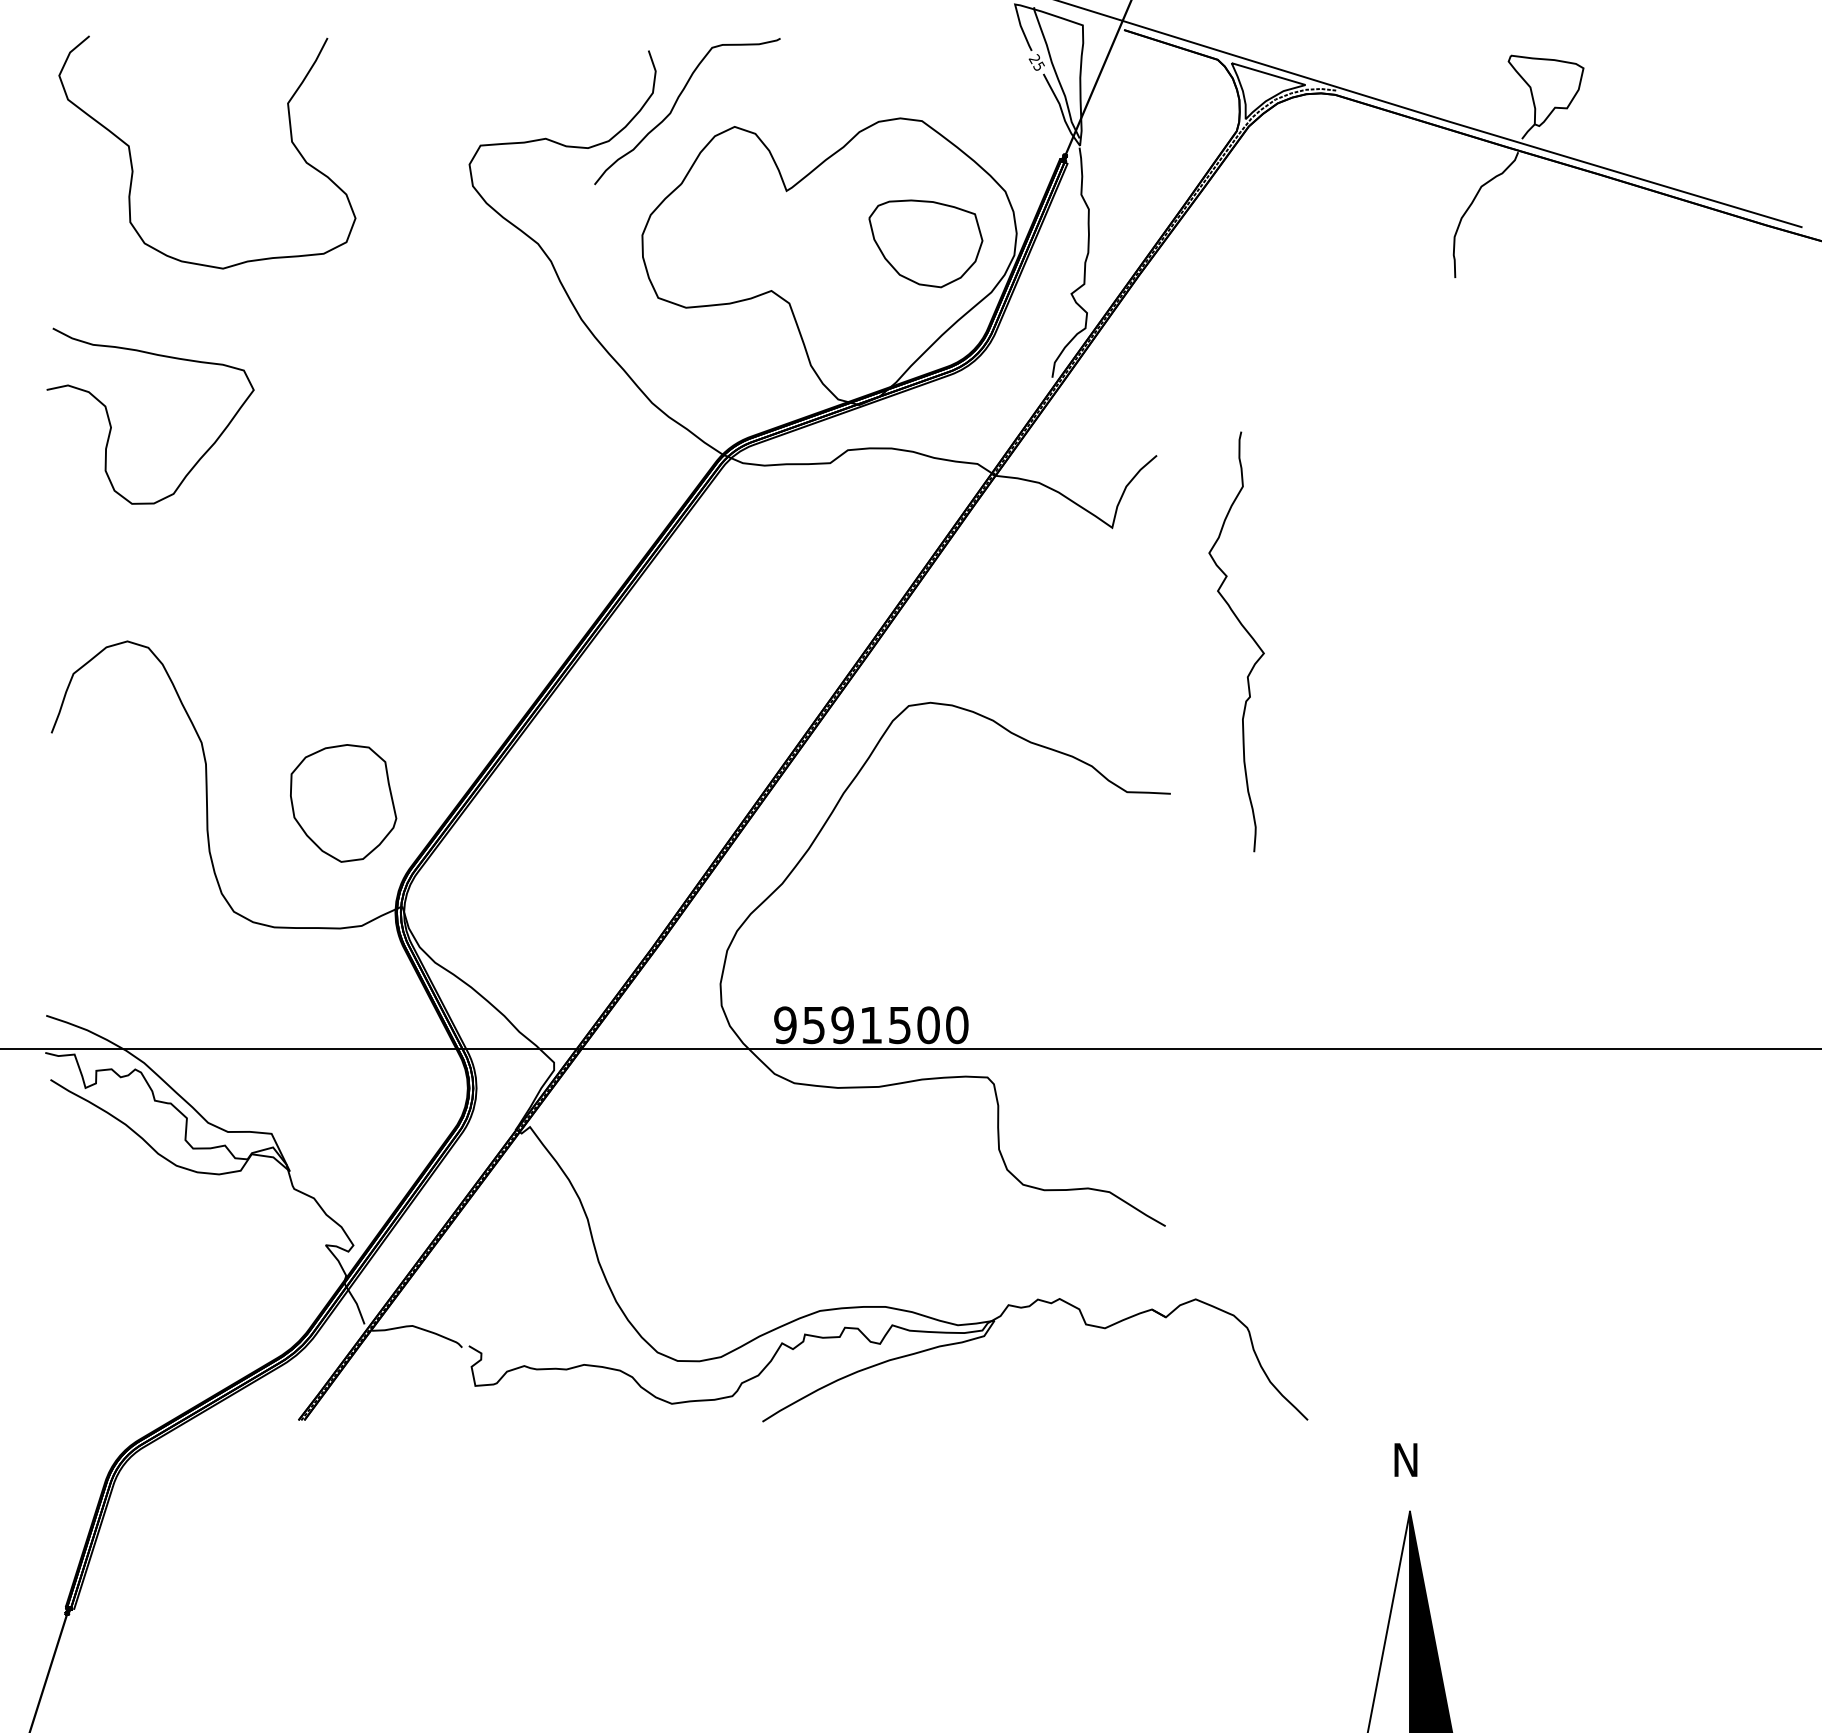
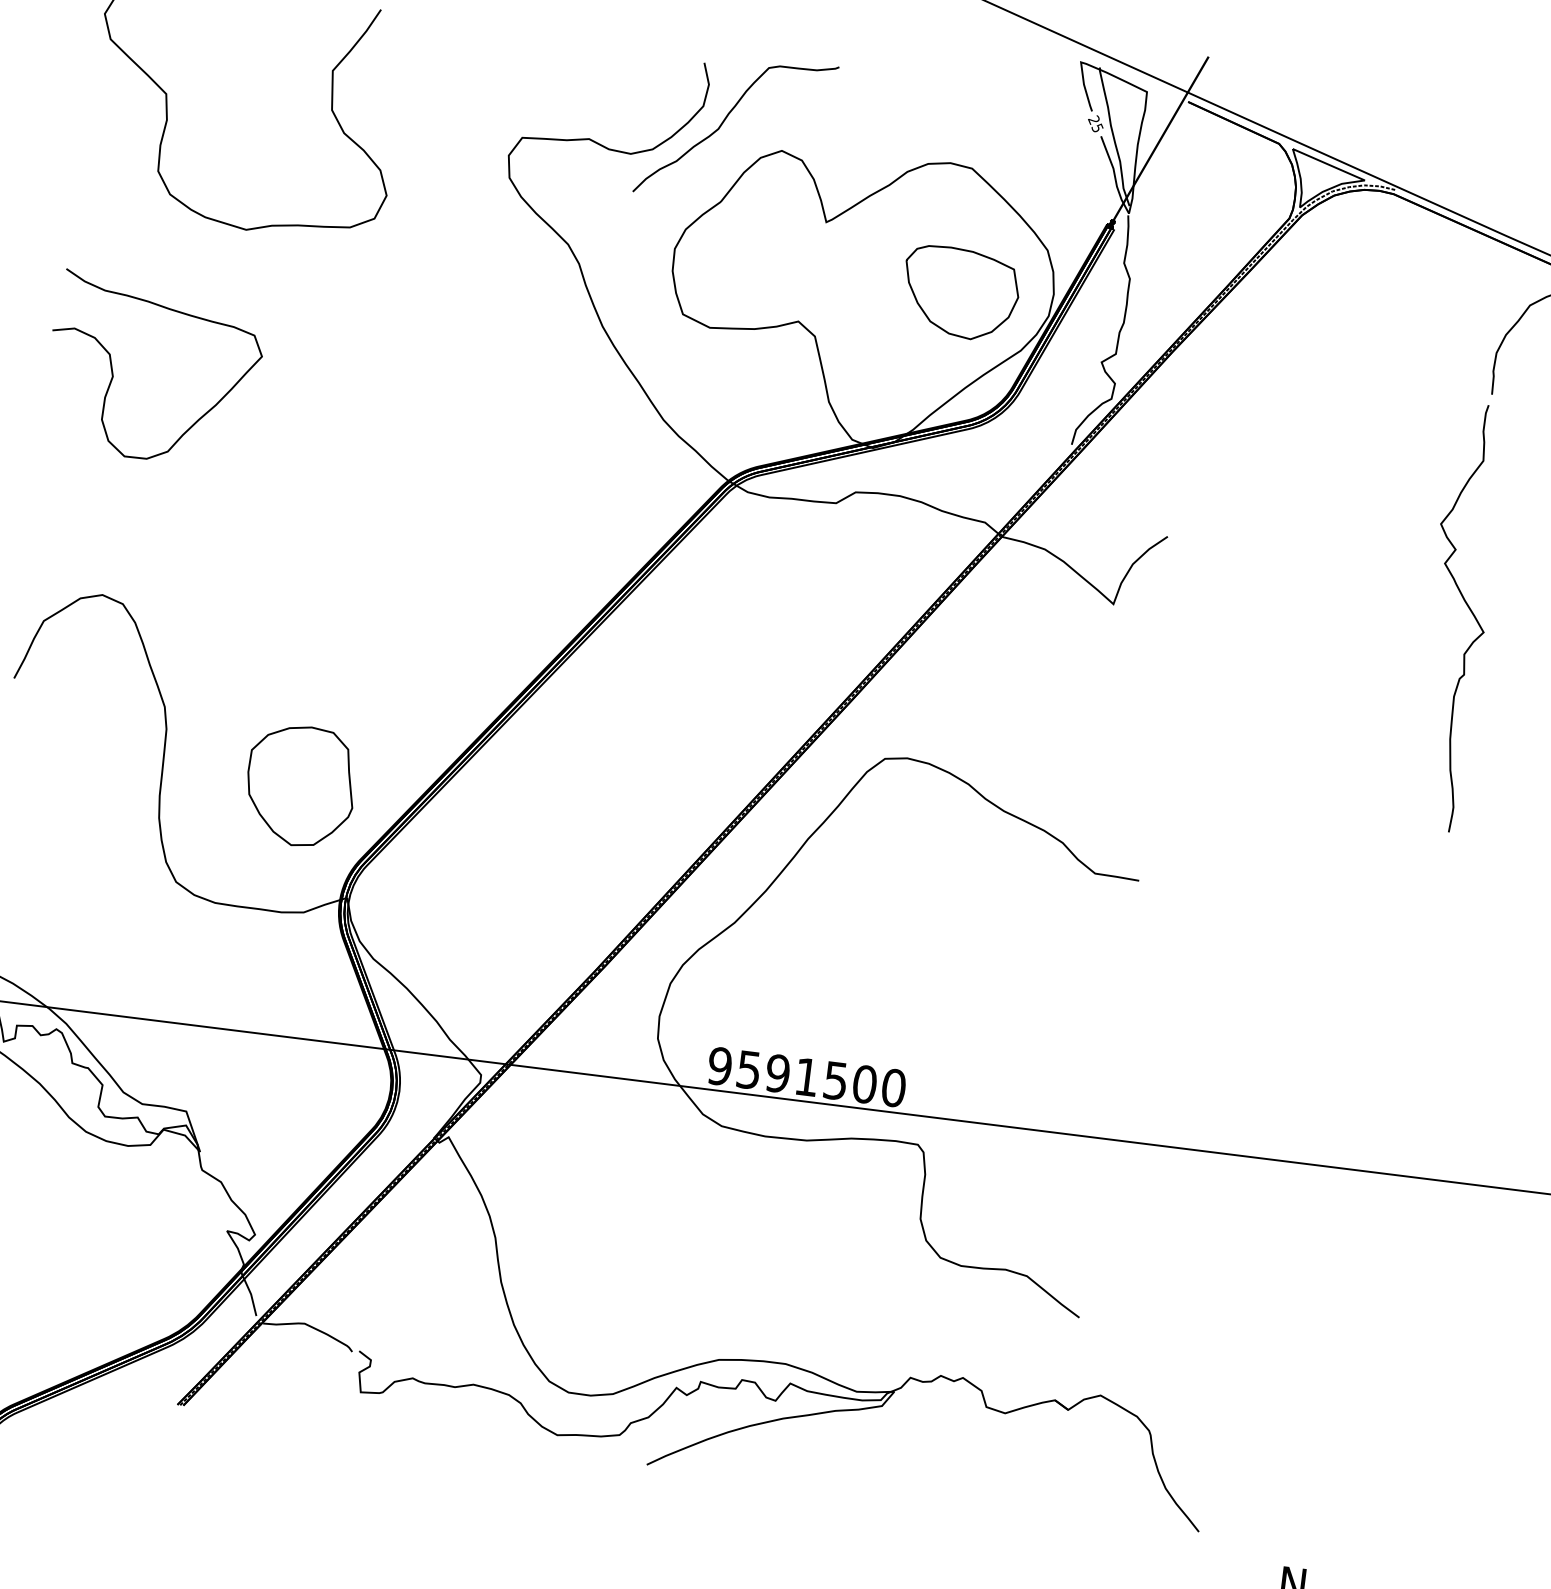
curve: (1246, 632) -> (1468, 609), moved

